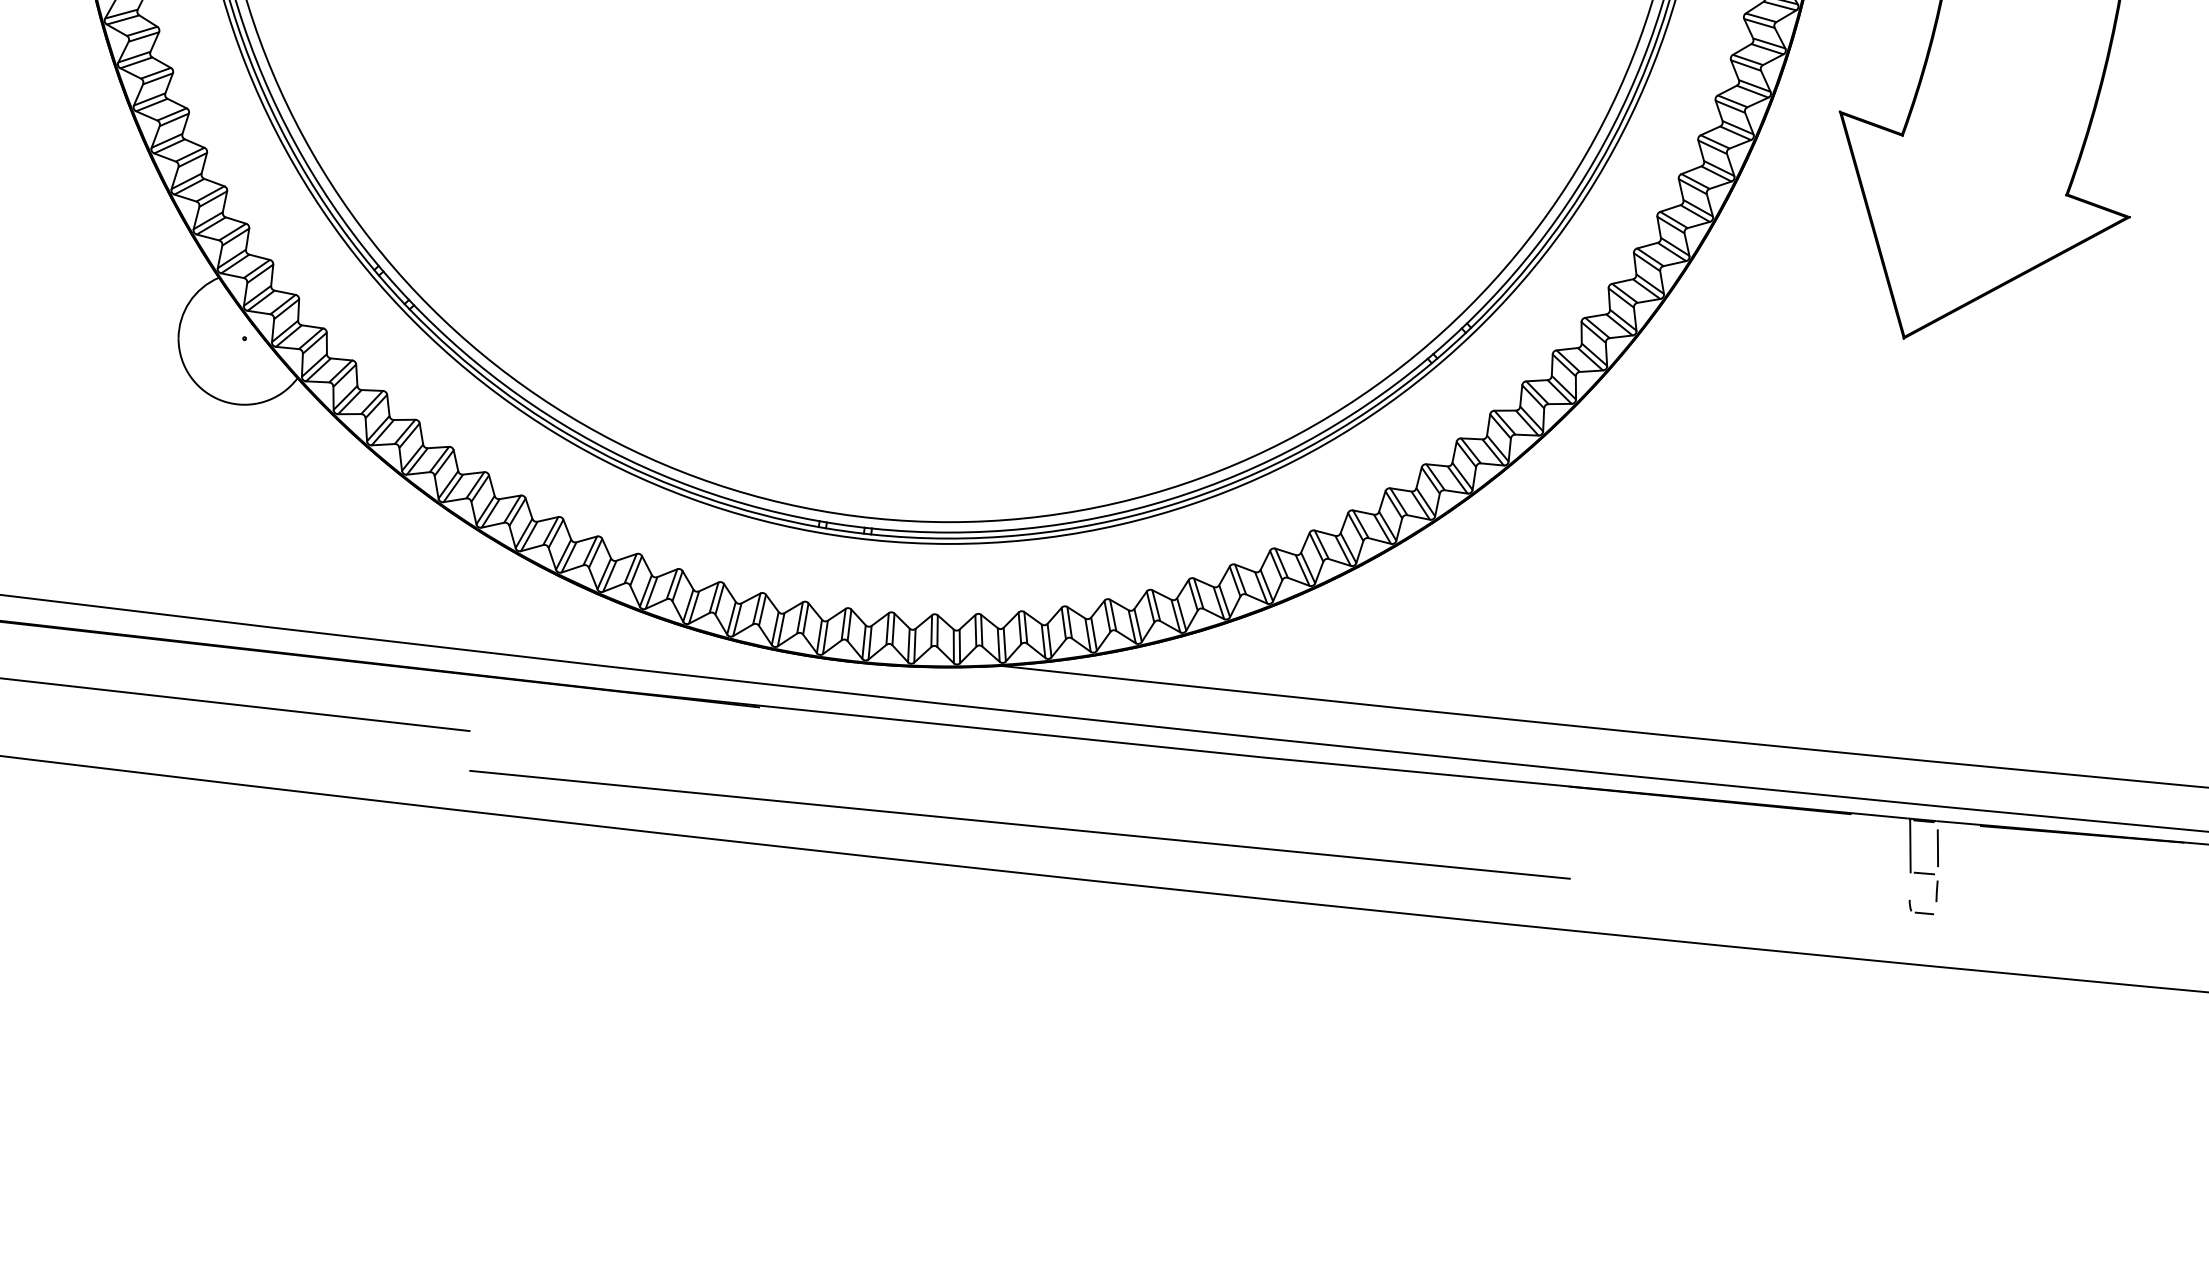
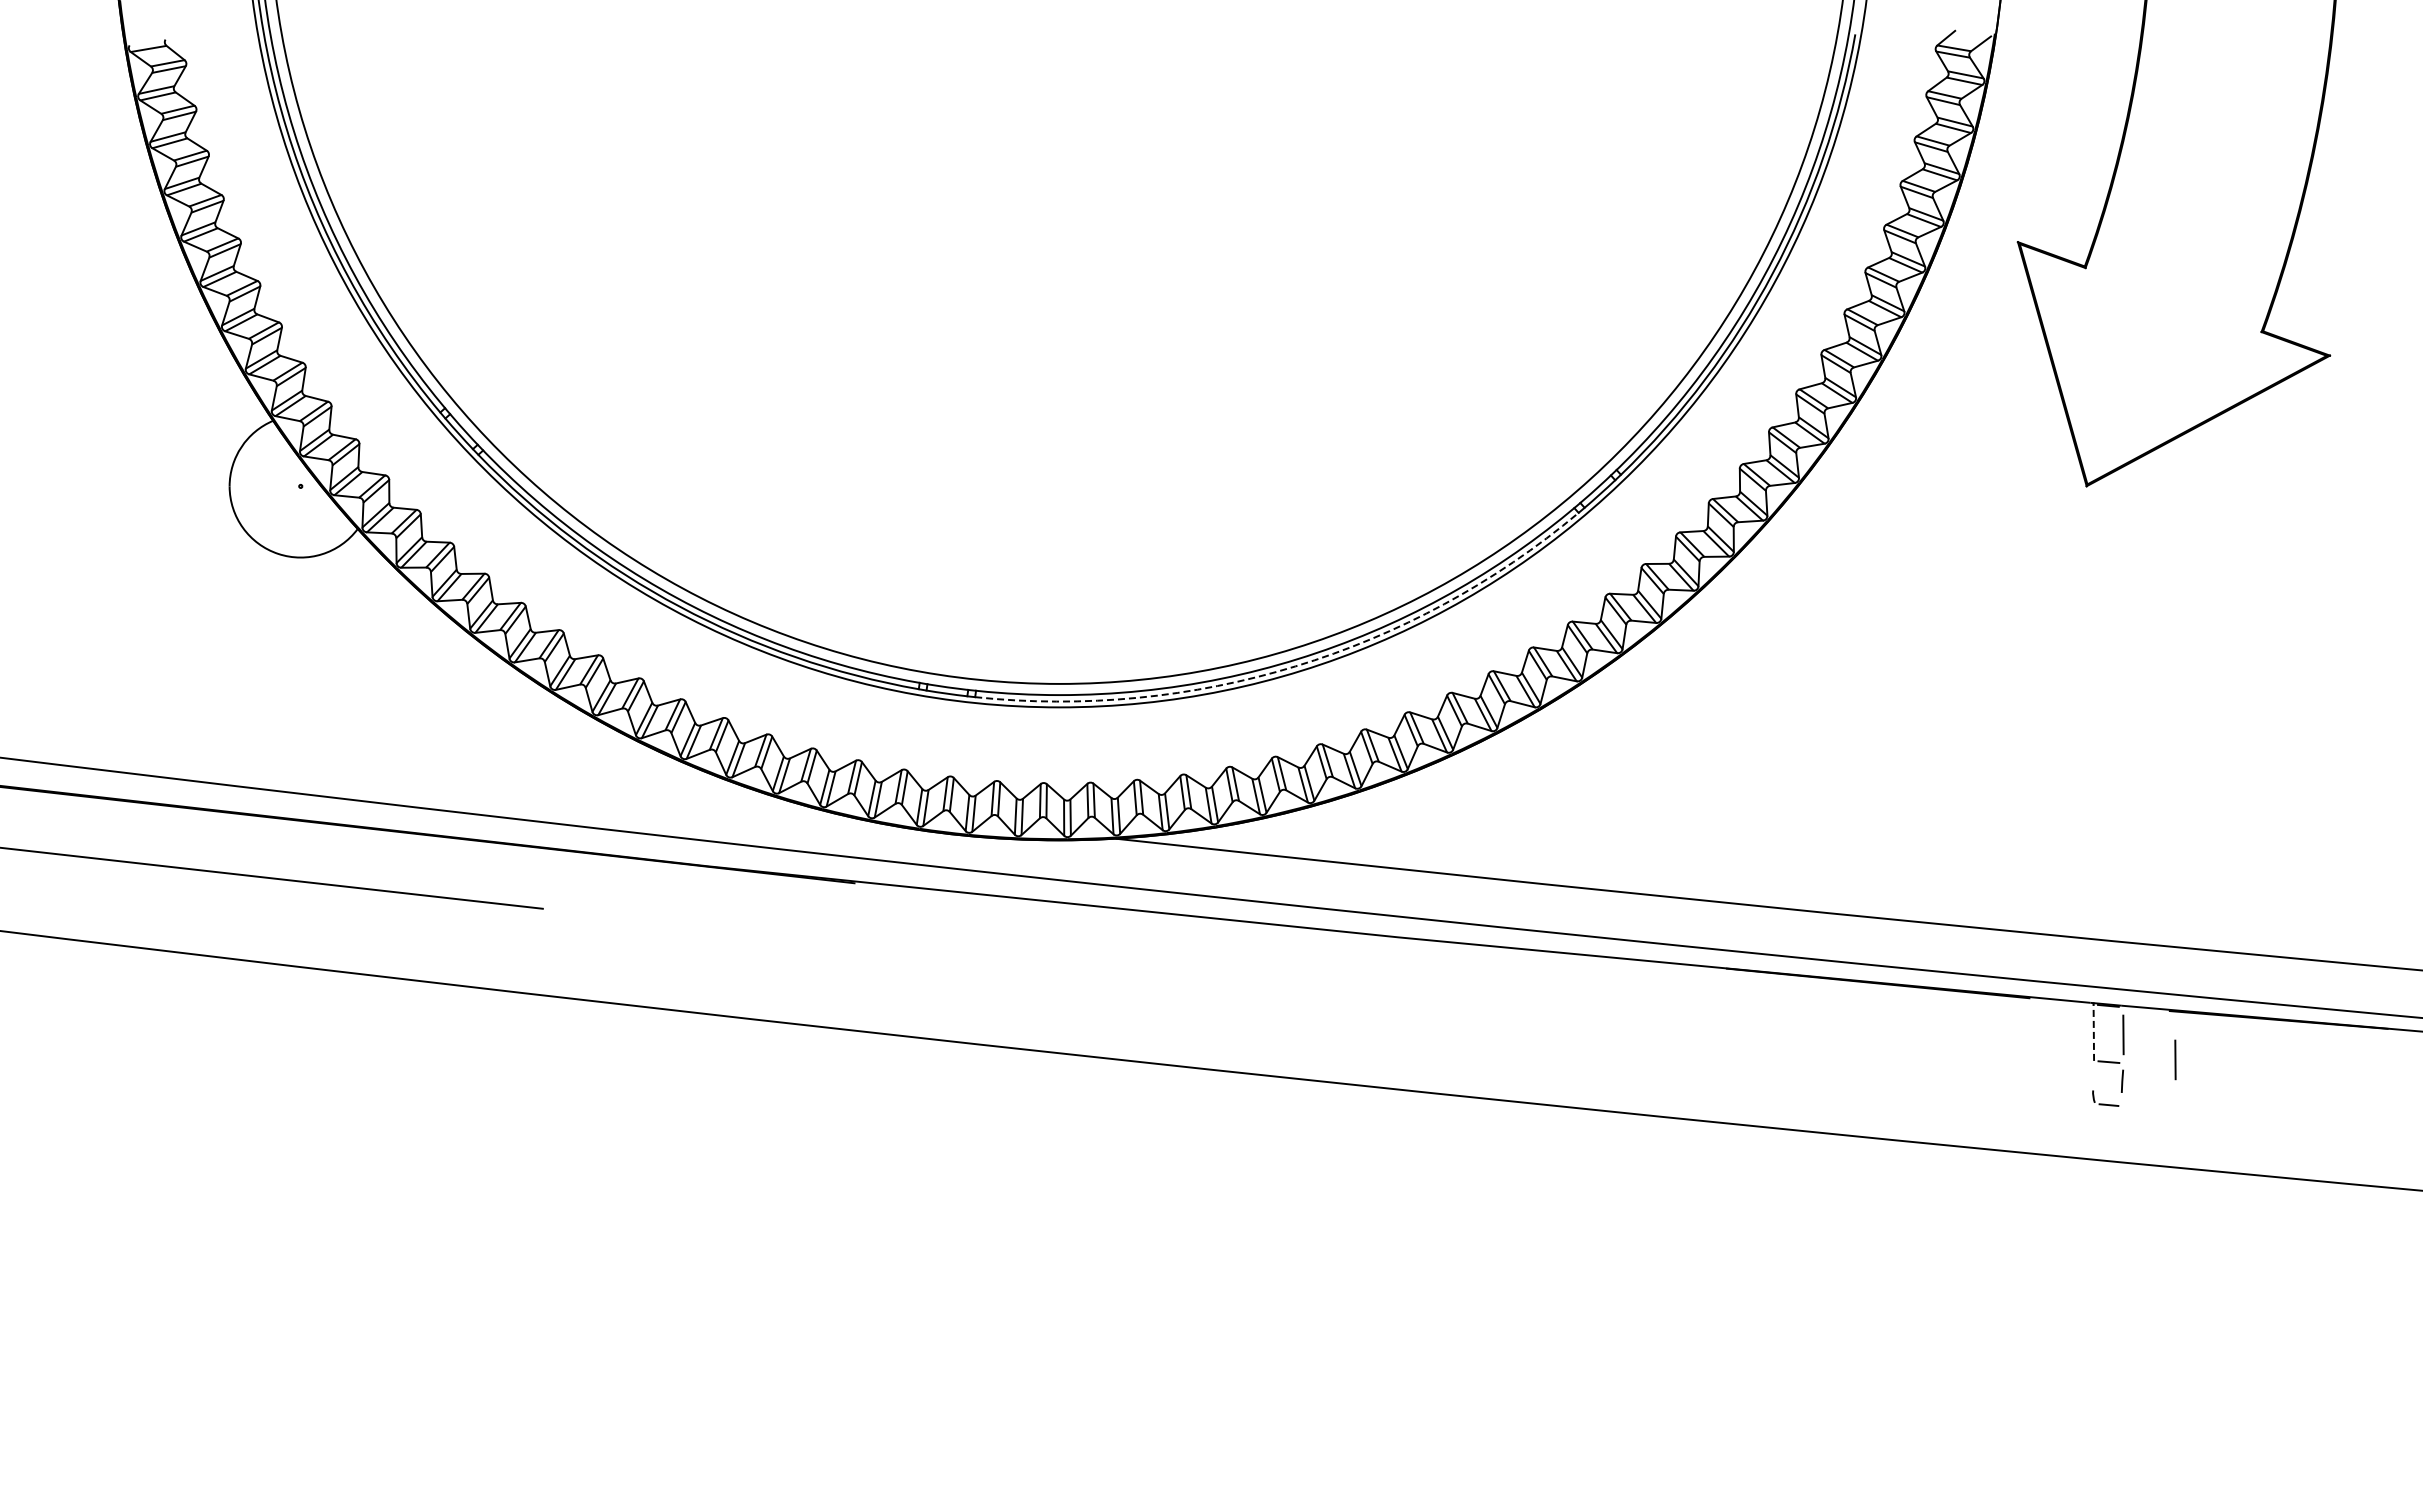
arc: (1168, 505) -> (1295, 666), solid -> dashed
line: (1020, 824) -> (1135, 1009), removed
line: (1910, 845) -> (2093, 1032), solid -> dashed
line: (1986, 871) -> (2175, 1059), added

